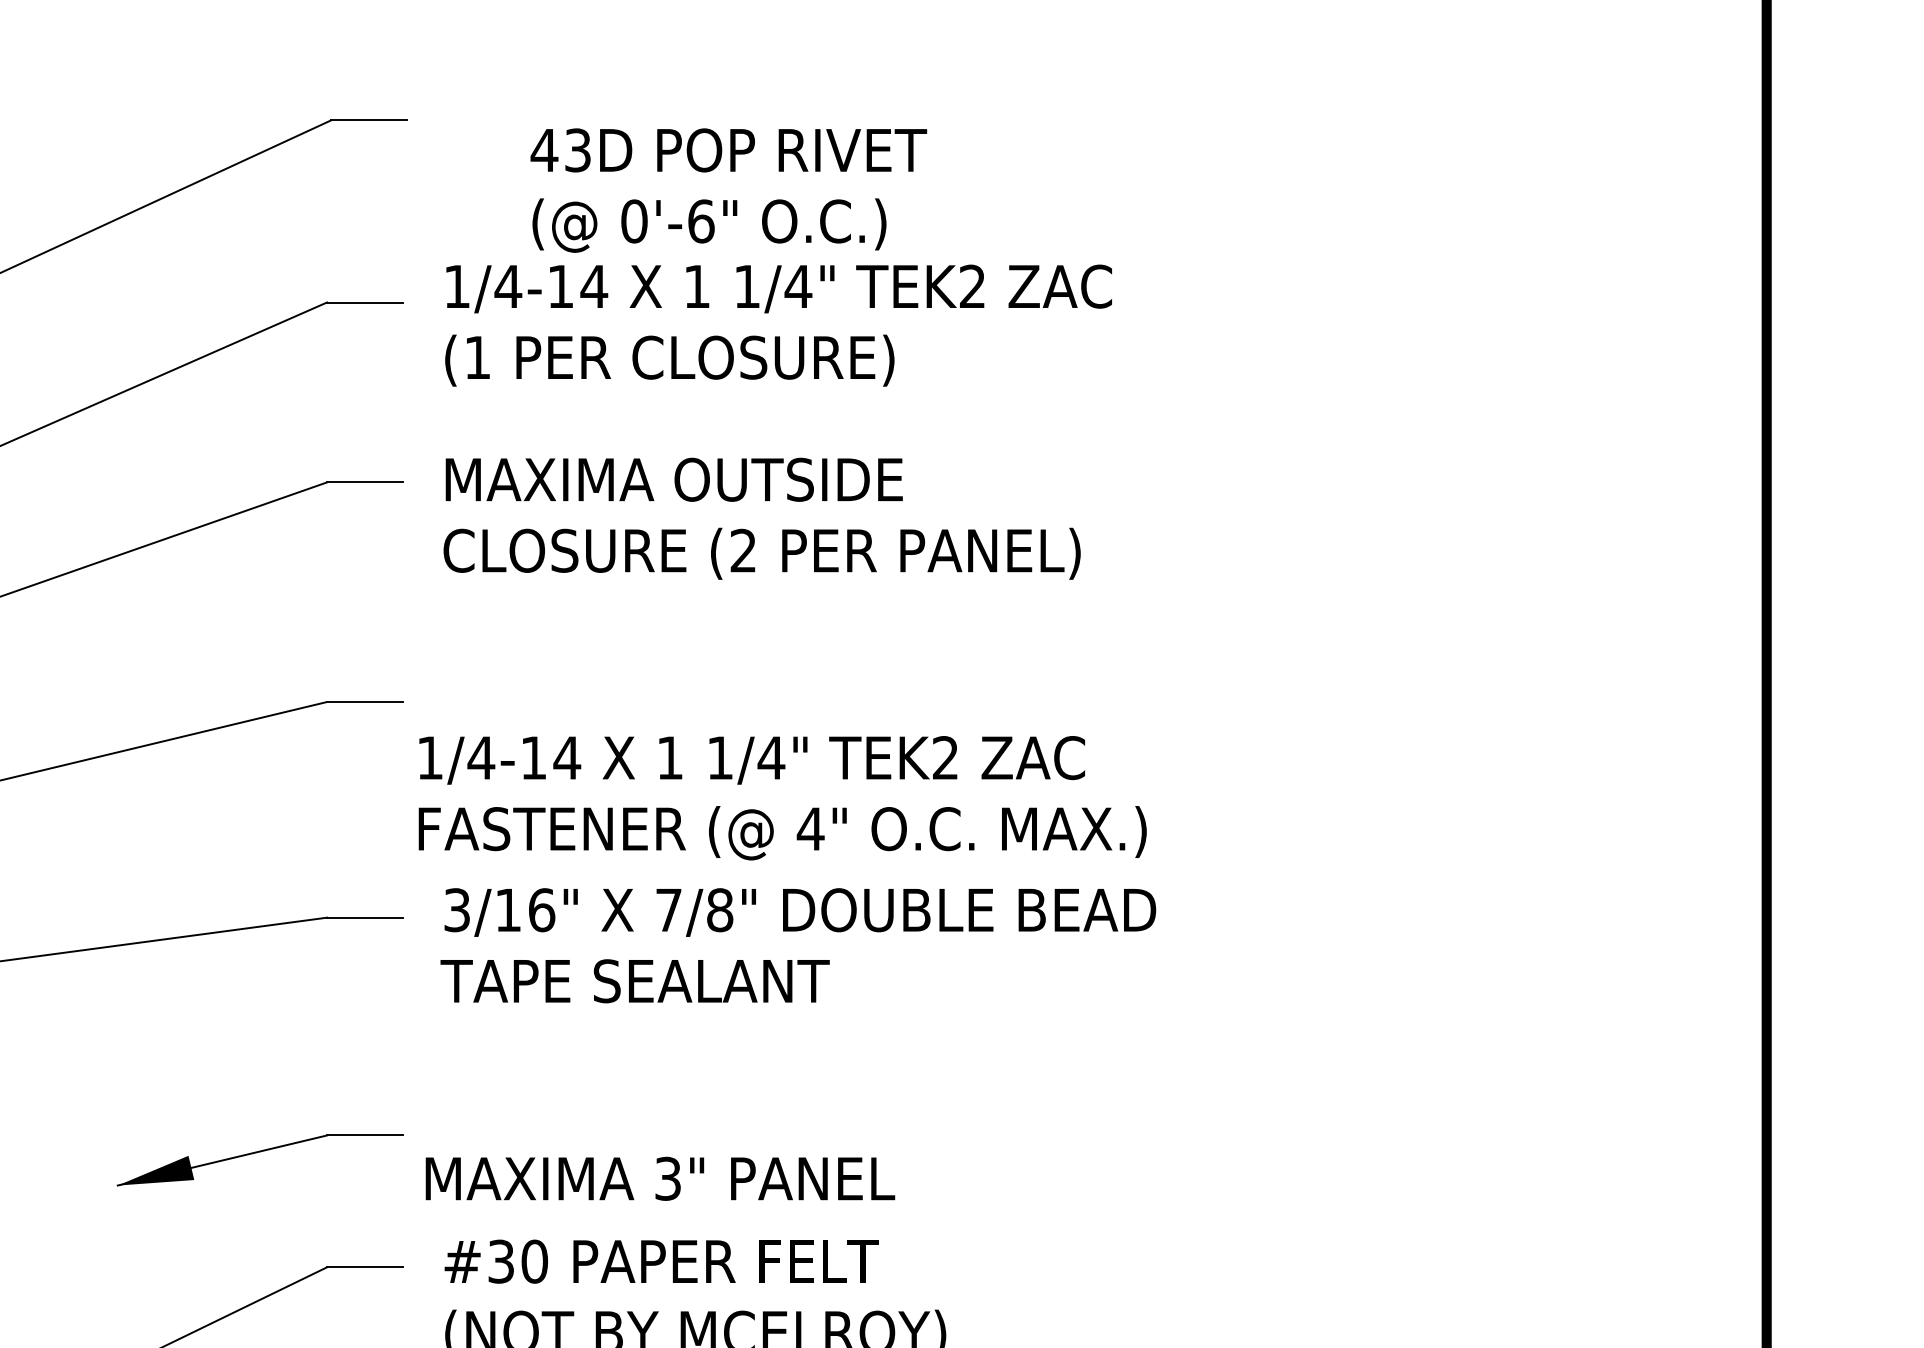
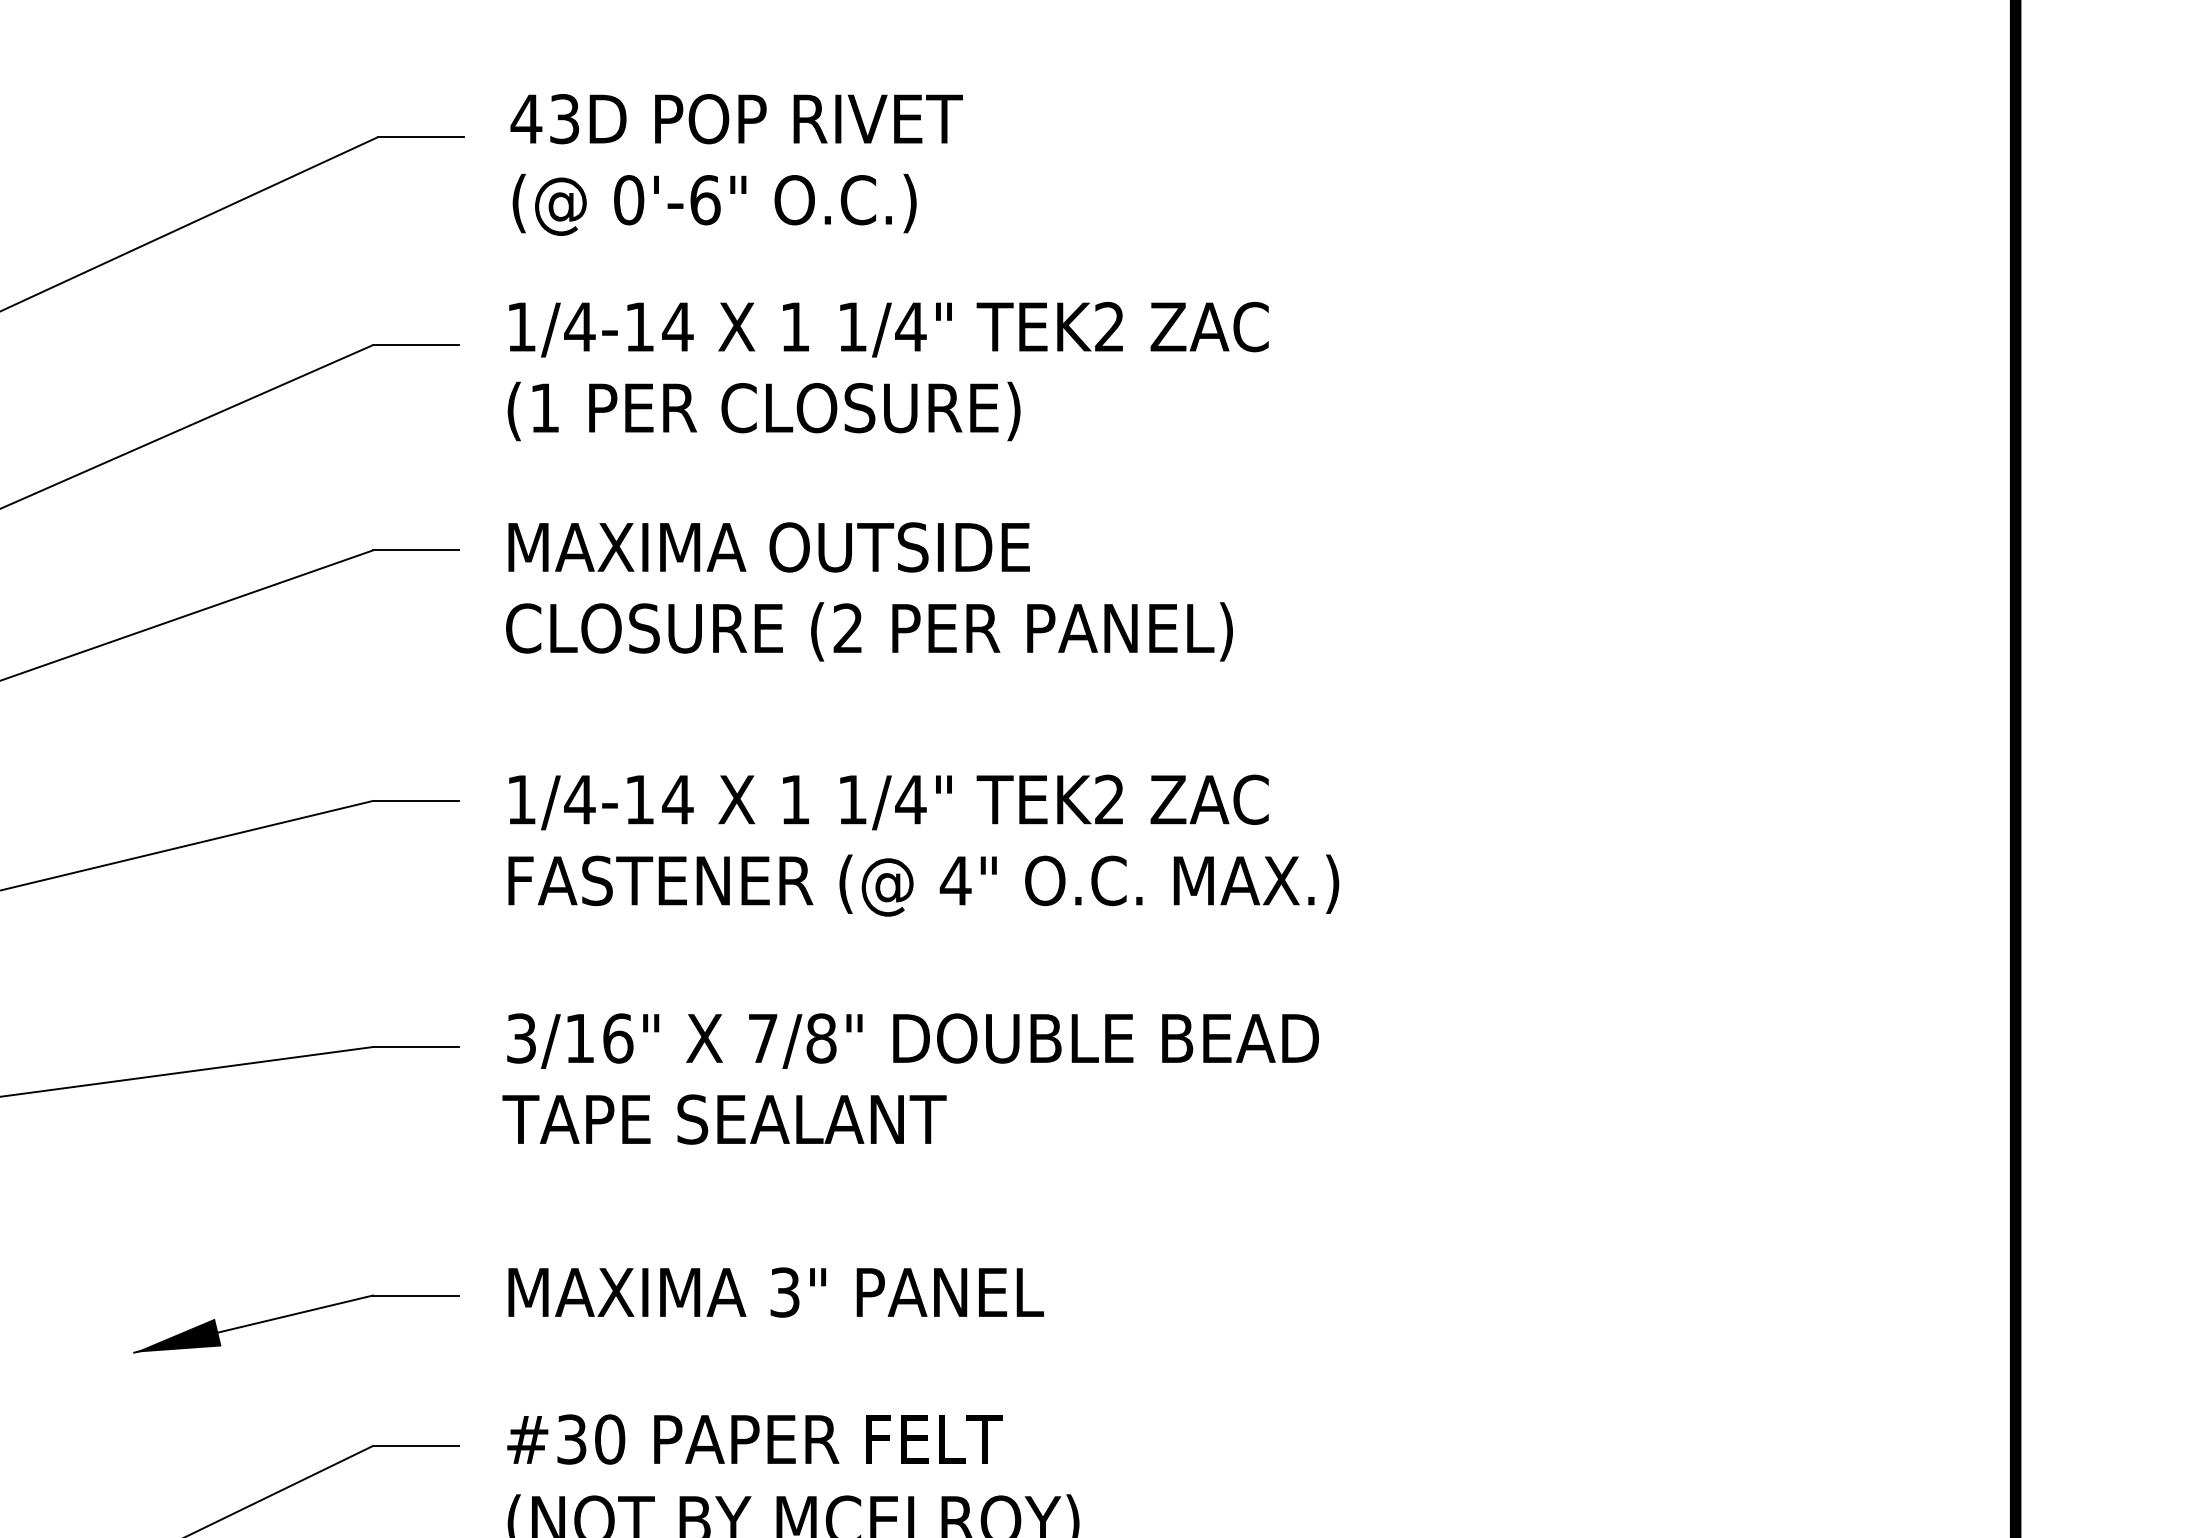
text: (728, 190) -> (736, 164), moved
text: (782, 798) -> (923, 846), moved
text: (660, 1178) -> (776, 1292), moved

